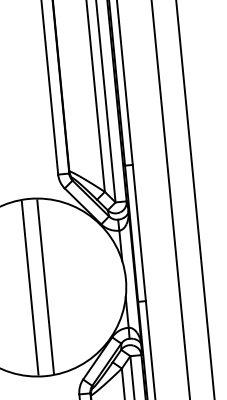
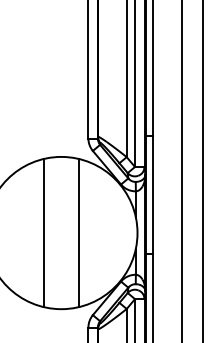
line: (45, 286) -> (78, 232), moved
line: (30, 287) -> (44, 232), moved

